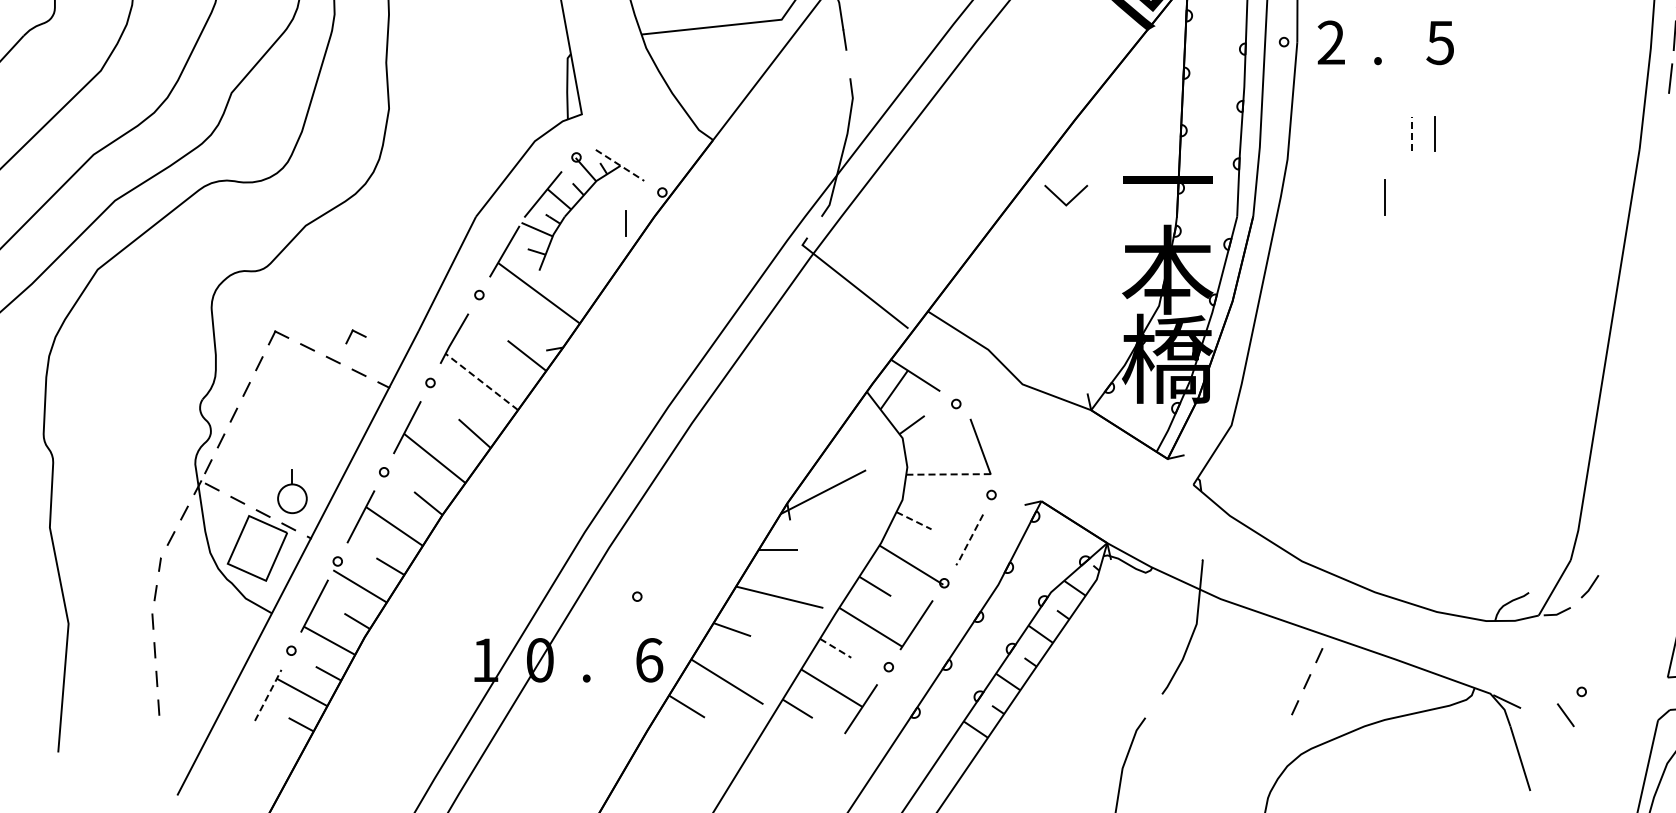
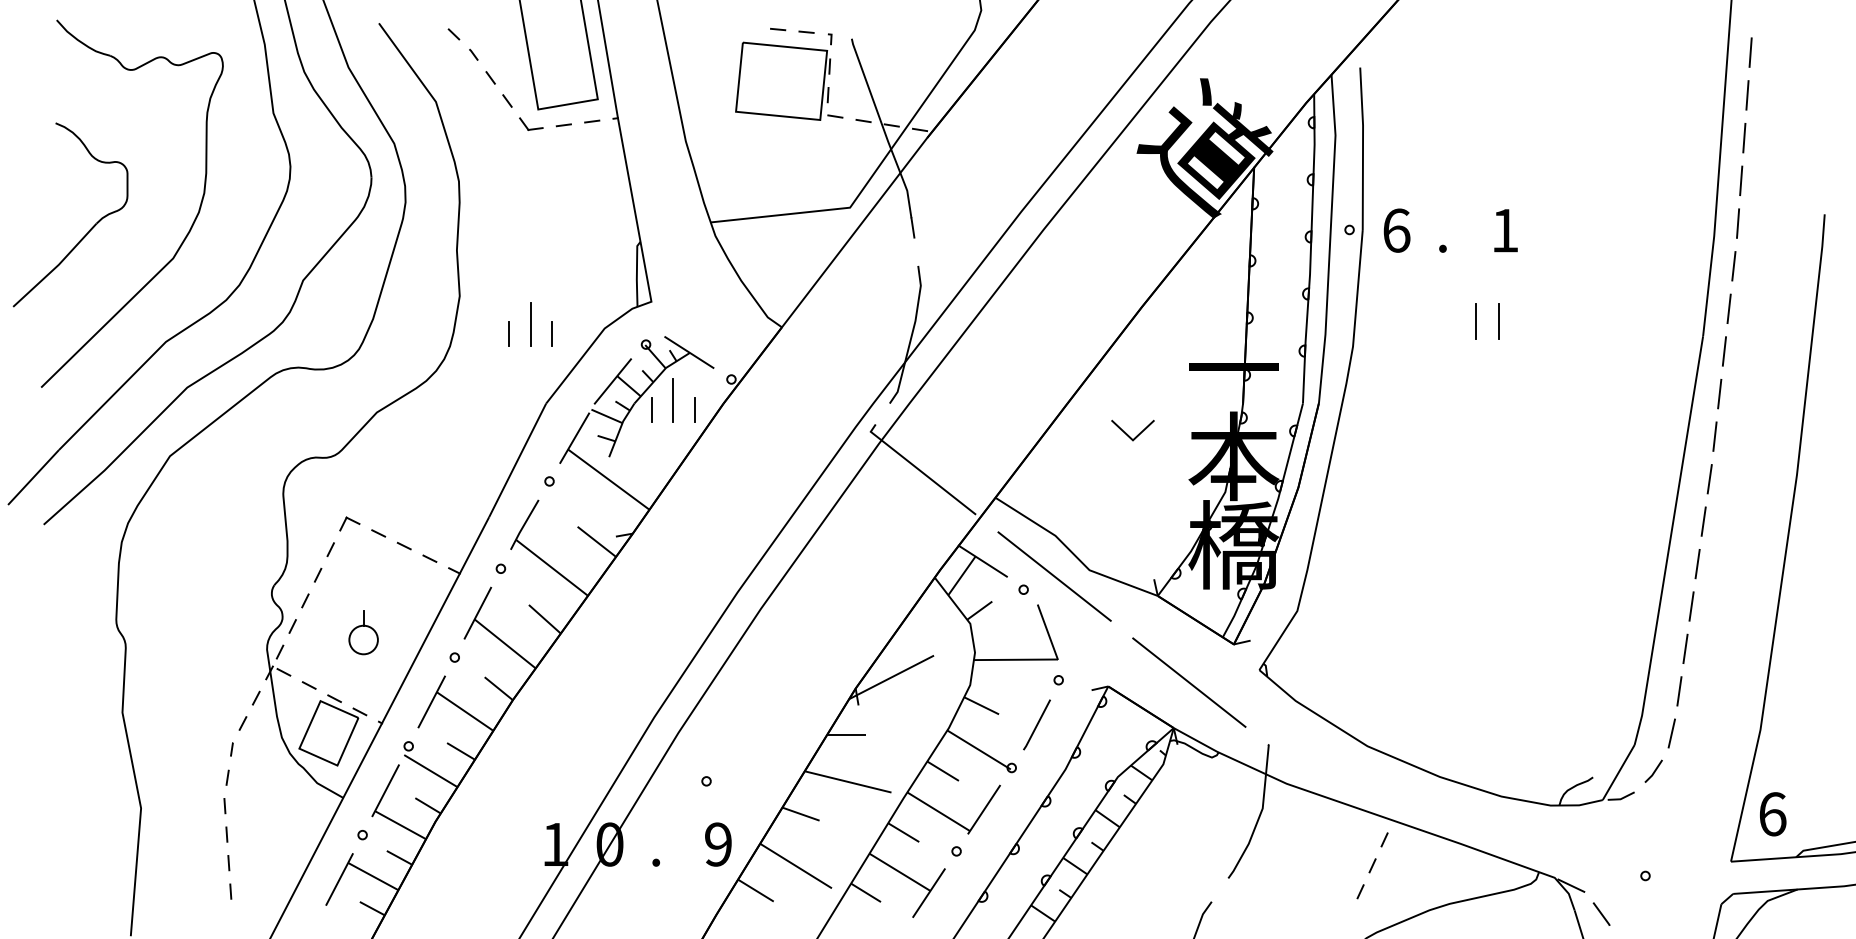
text: (1331, 42) -> (1396, 230), 2 -> 6
text: (1439, 42) -> (1504, 230), 5 -> 1
line: (1665, 121) -> (1728, 308), added
line: (1411, 134) -> (1476, 321), dashed -> solid
line: (460, 137) -> (530, 324), added
line: (439, 147) -> (509, 334), added
line: (482, 147) -> (552, 334), added
line: (1661, 164) -> (1724, 351), added
line: (620, 165) -> (689, 352), dashed -> solid
line: (1384, 197) -> (1449, 384), removed
line: (1061, 199) -> (1128, 434), moved
line: (1656, 206) -> (1719, 393), added
line: (604, 213) -> (673, 400), added
line: (581, 223) -> (651, 410), added
line: (1651, 249) -> (1714, 436), added
line: (1646, 293) -> (1709, 479), added
line: (1640, 335) -> (1703, 521), added
part: (355, 336) -> (426, 522), removed
line: (1634, 377) -> (1697, 563), added
line: (482, 381) -> (552, 567), dashed -> solid
line: (987, 390) -> (1054, 576), added
line: (1627, 420) -> (1691, 606), added
line: (1621, 463) -> (1685, 648), added
line: (948, 474) -> (1015, 659), dashed -> solid
part: (292, 491) -> (363, 632), moved
line: (1123, 497) -> (1189, 682), added
line: (1615, 506) -> (1679, 691), added
line: (914, 521) -> (982, 706), dashed -> solid
line: (969, 541) -> (1036, 726), dashed -> solid
line: (1607, 548) -> (1671, 733), added
line: (836, 648) -> (904, 832), dashed -> solid
text: (649, 660) -> (718, 844), 6 -> 9
line: (268, 695) -> (339, 879), dashed -> solid
line: (1565, 714) -> (1601, 913), moved

